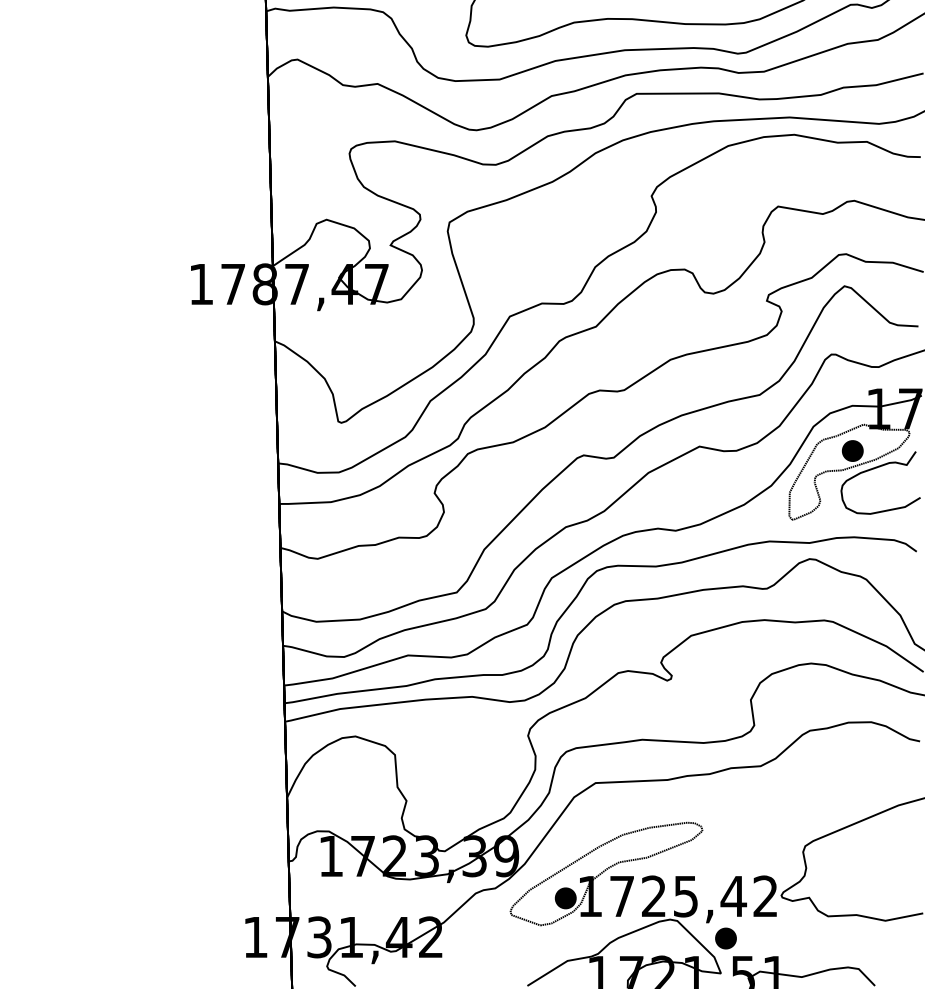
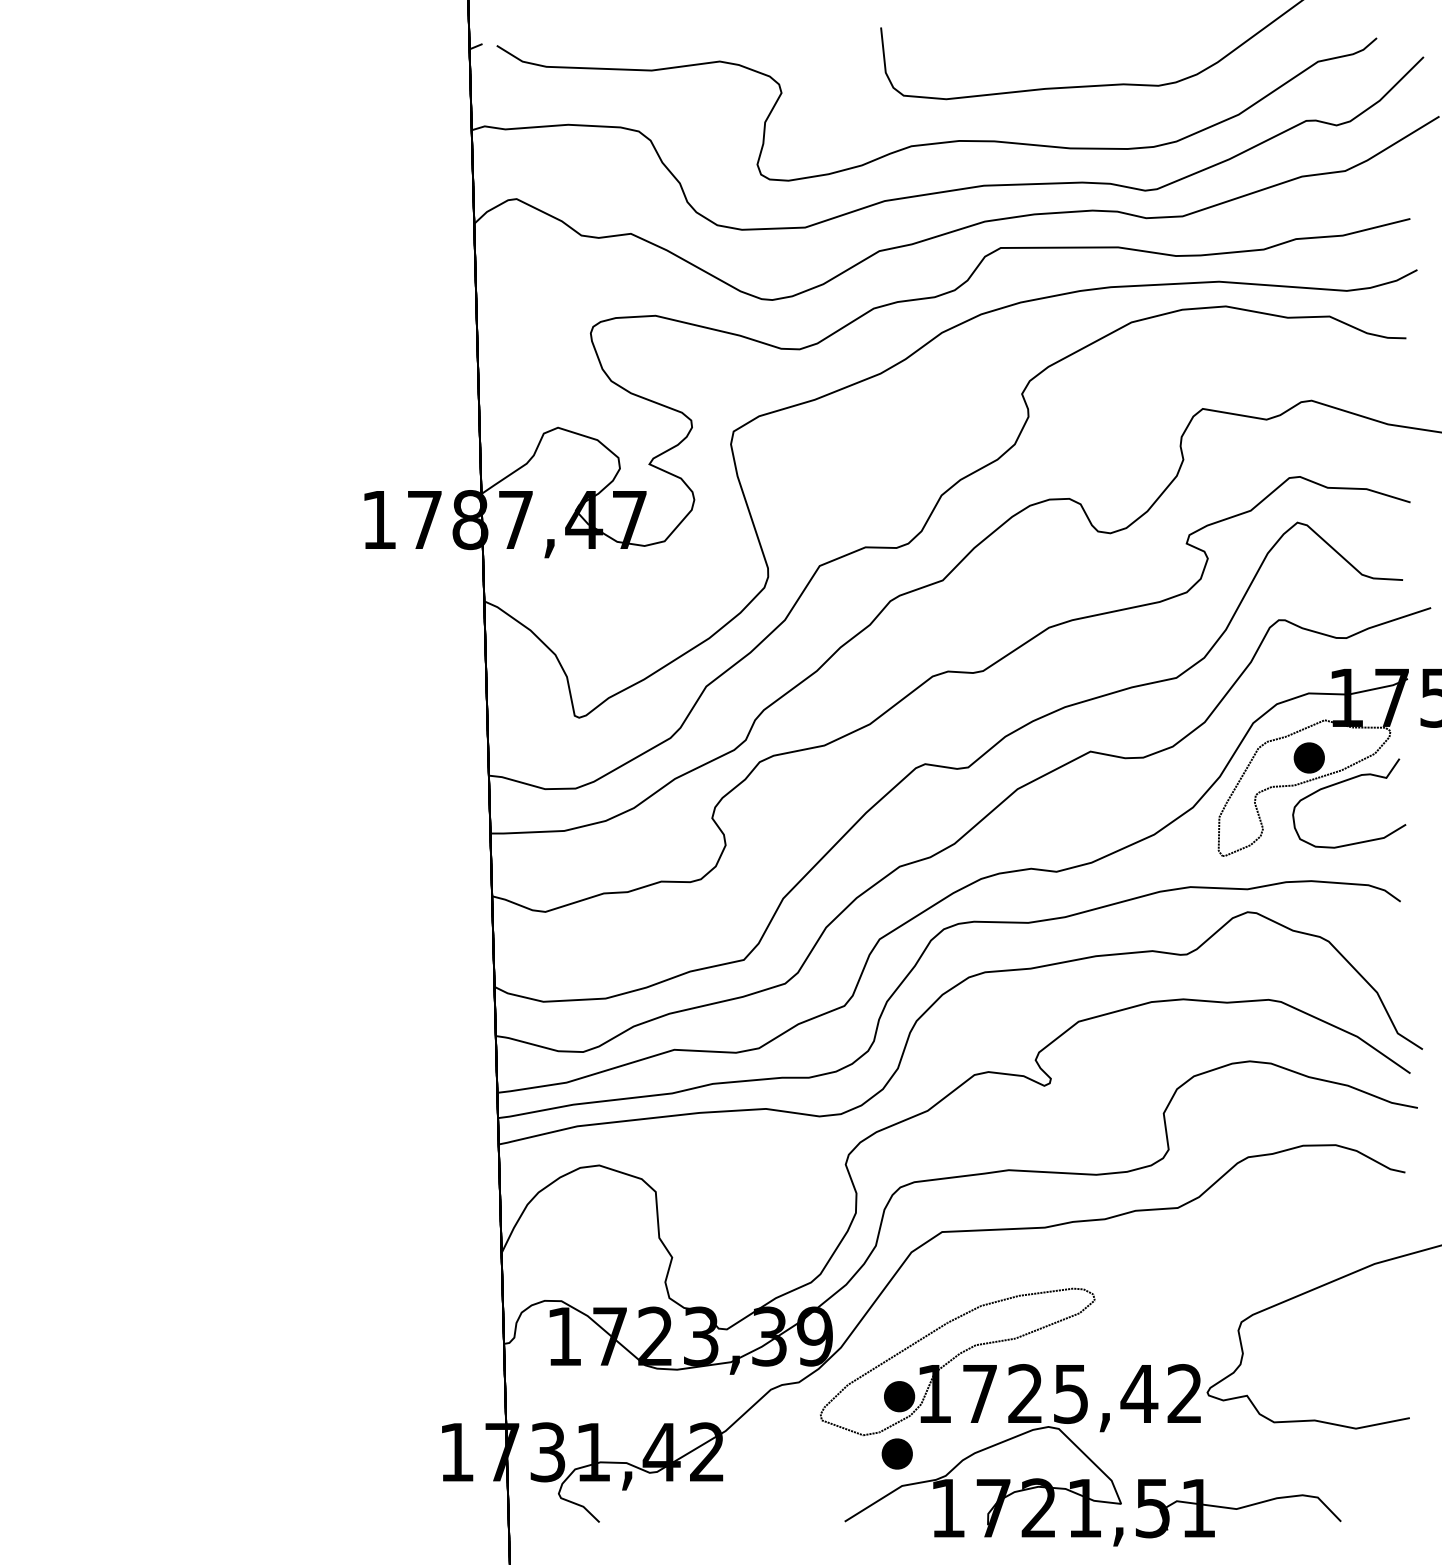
part: (725, 938) -> (896, 1453), moved

